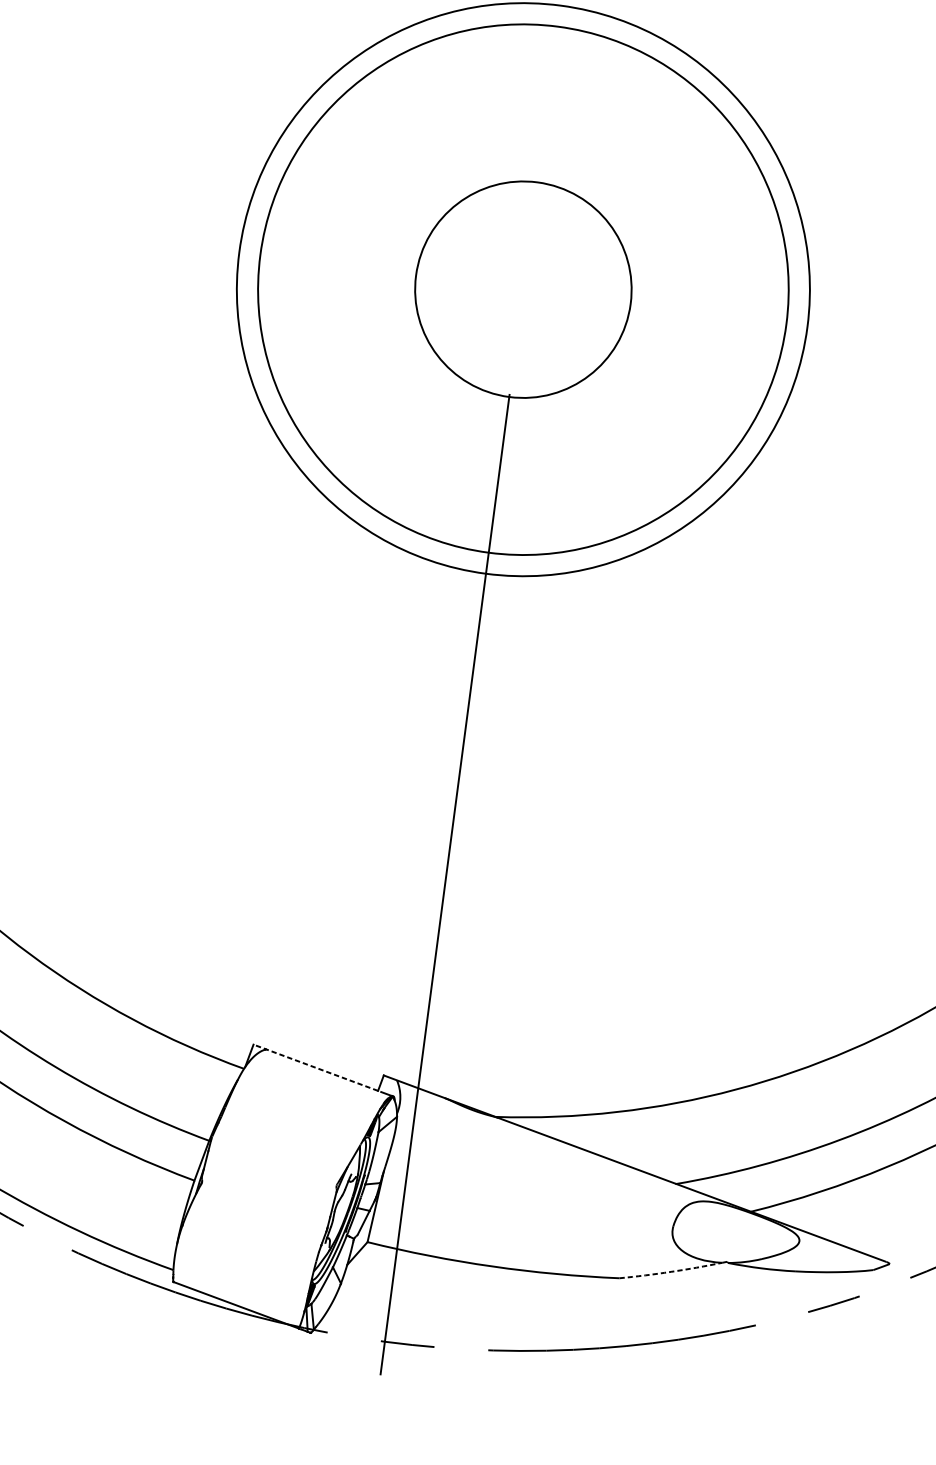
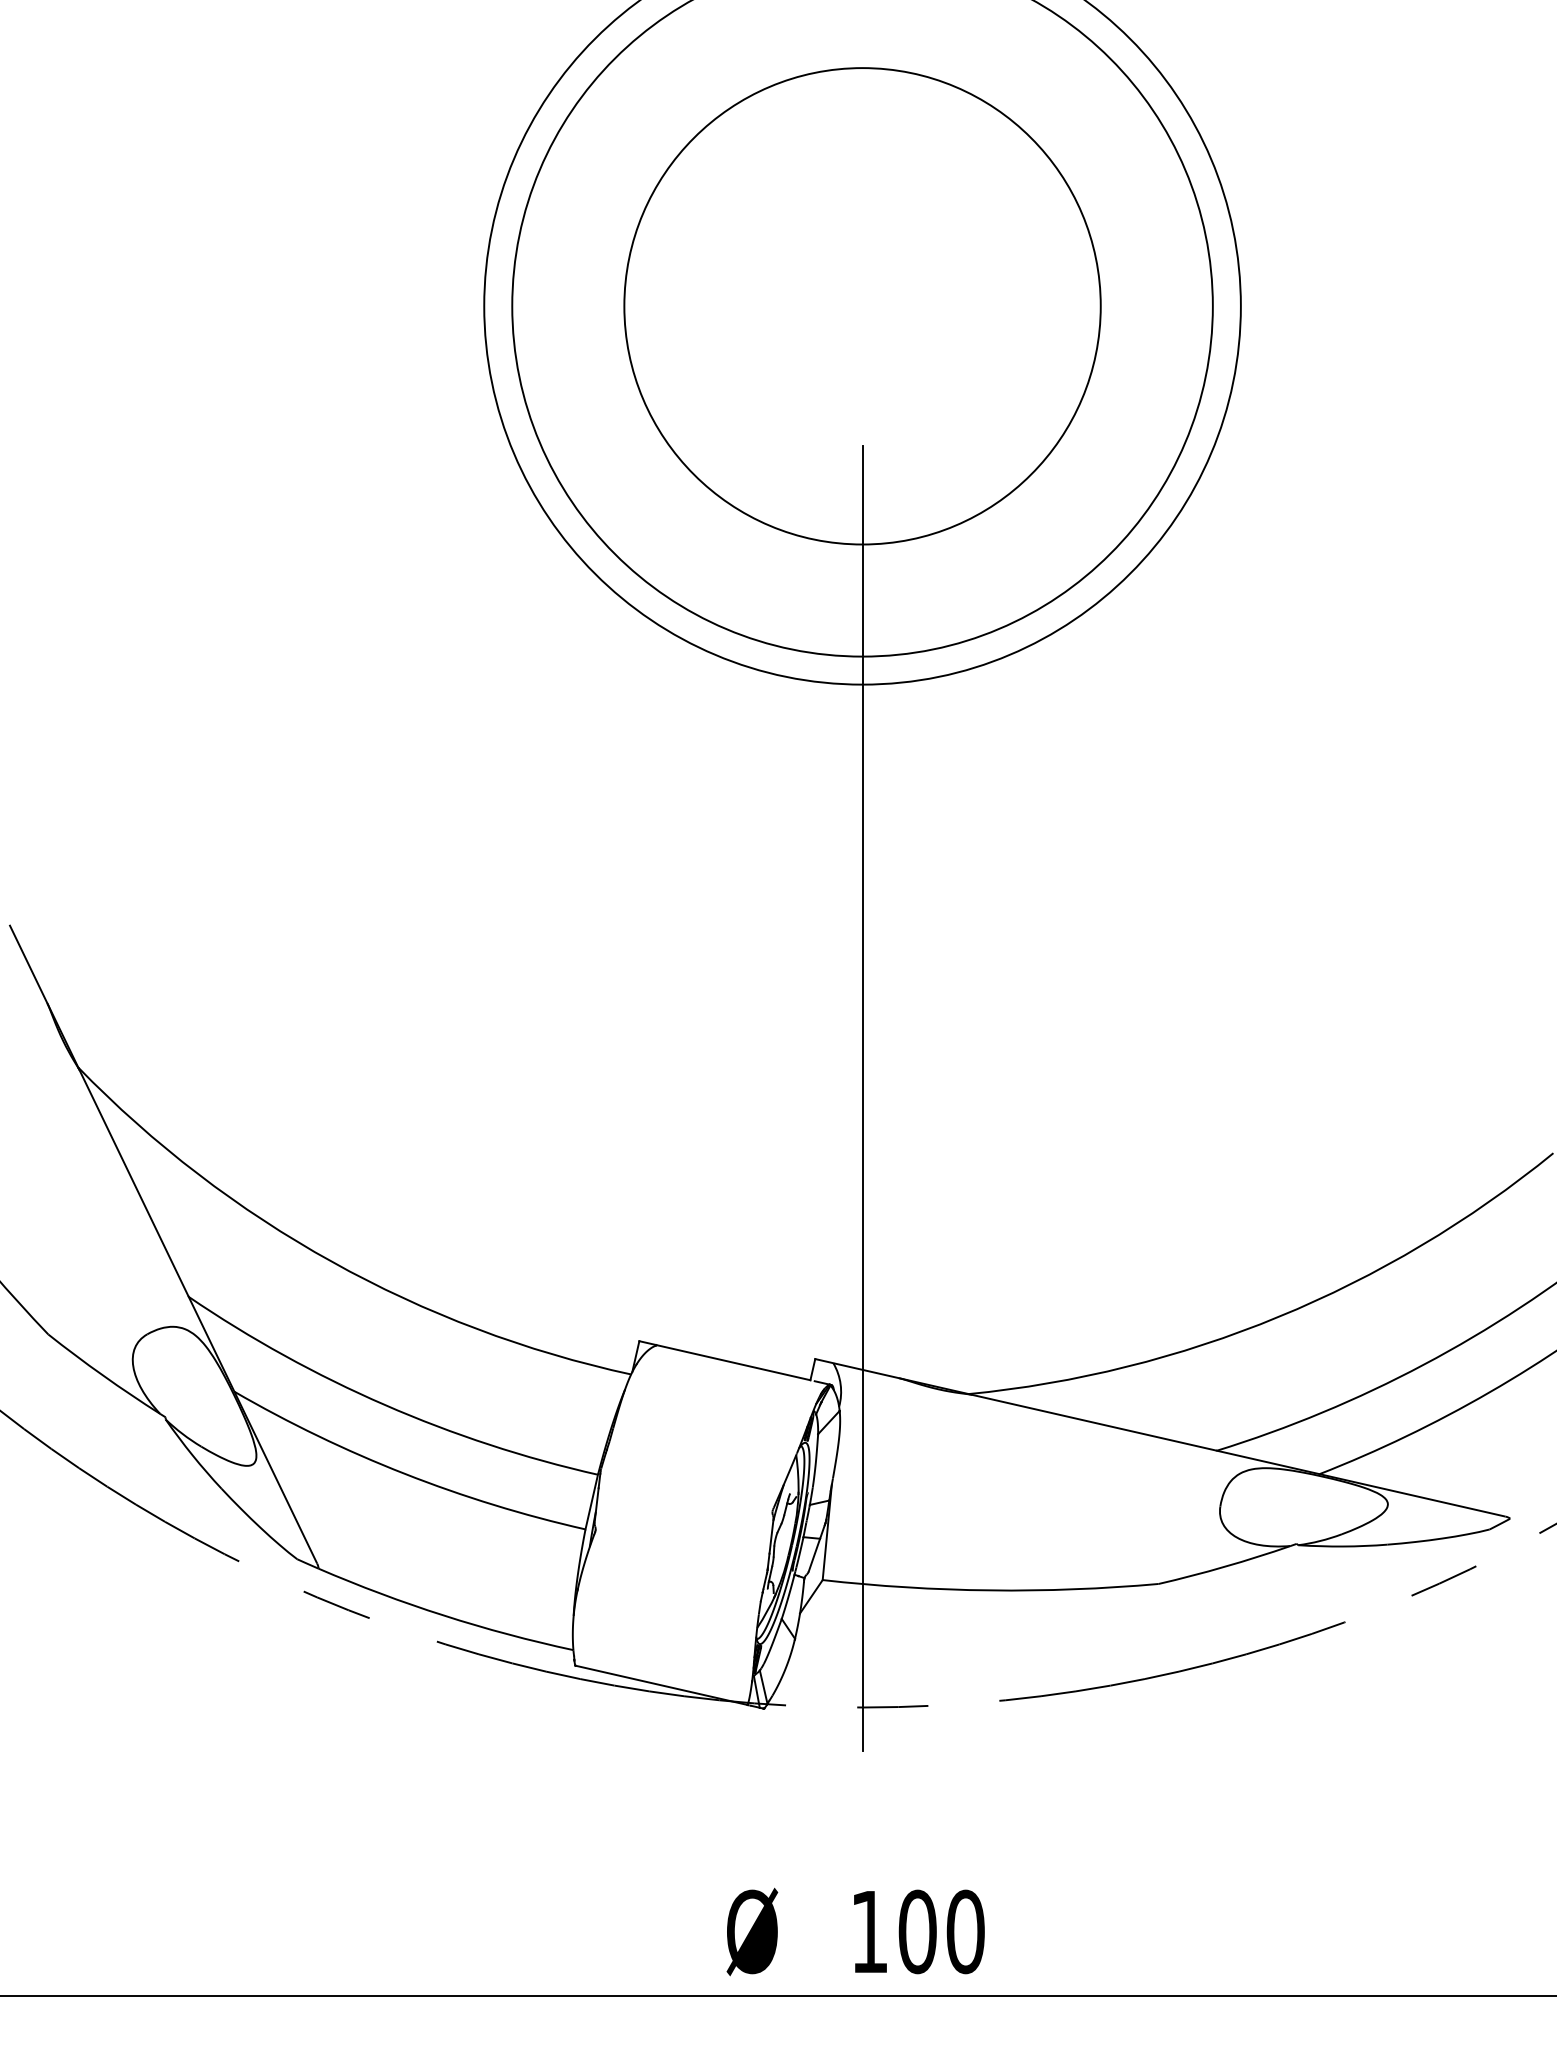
circle: (523, 289) -> (862, 306), size x1.67
line: (315, 1067) -> (724, 1360), dashed -> solid
arc: (671, 1271) -> (1225, 1566), dashed -> solid

